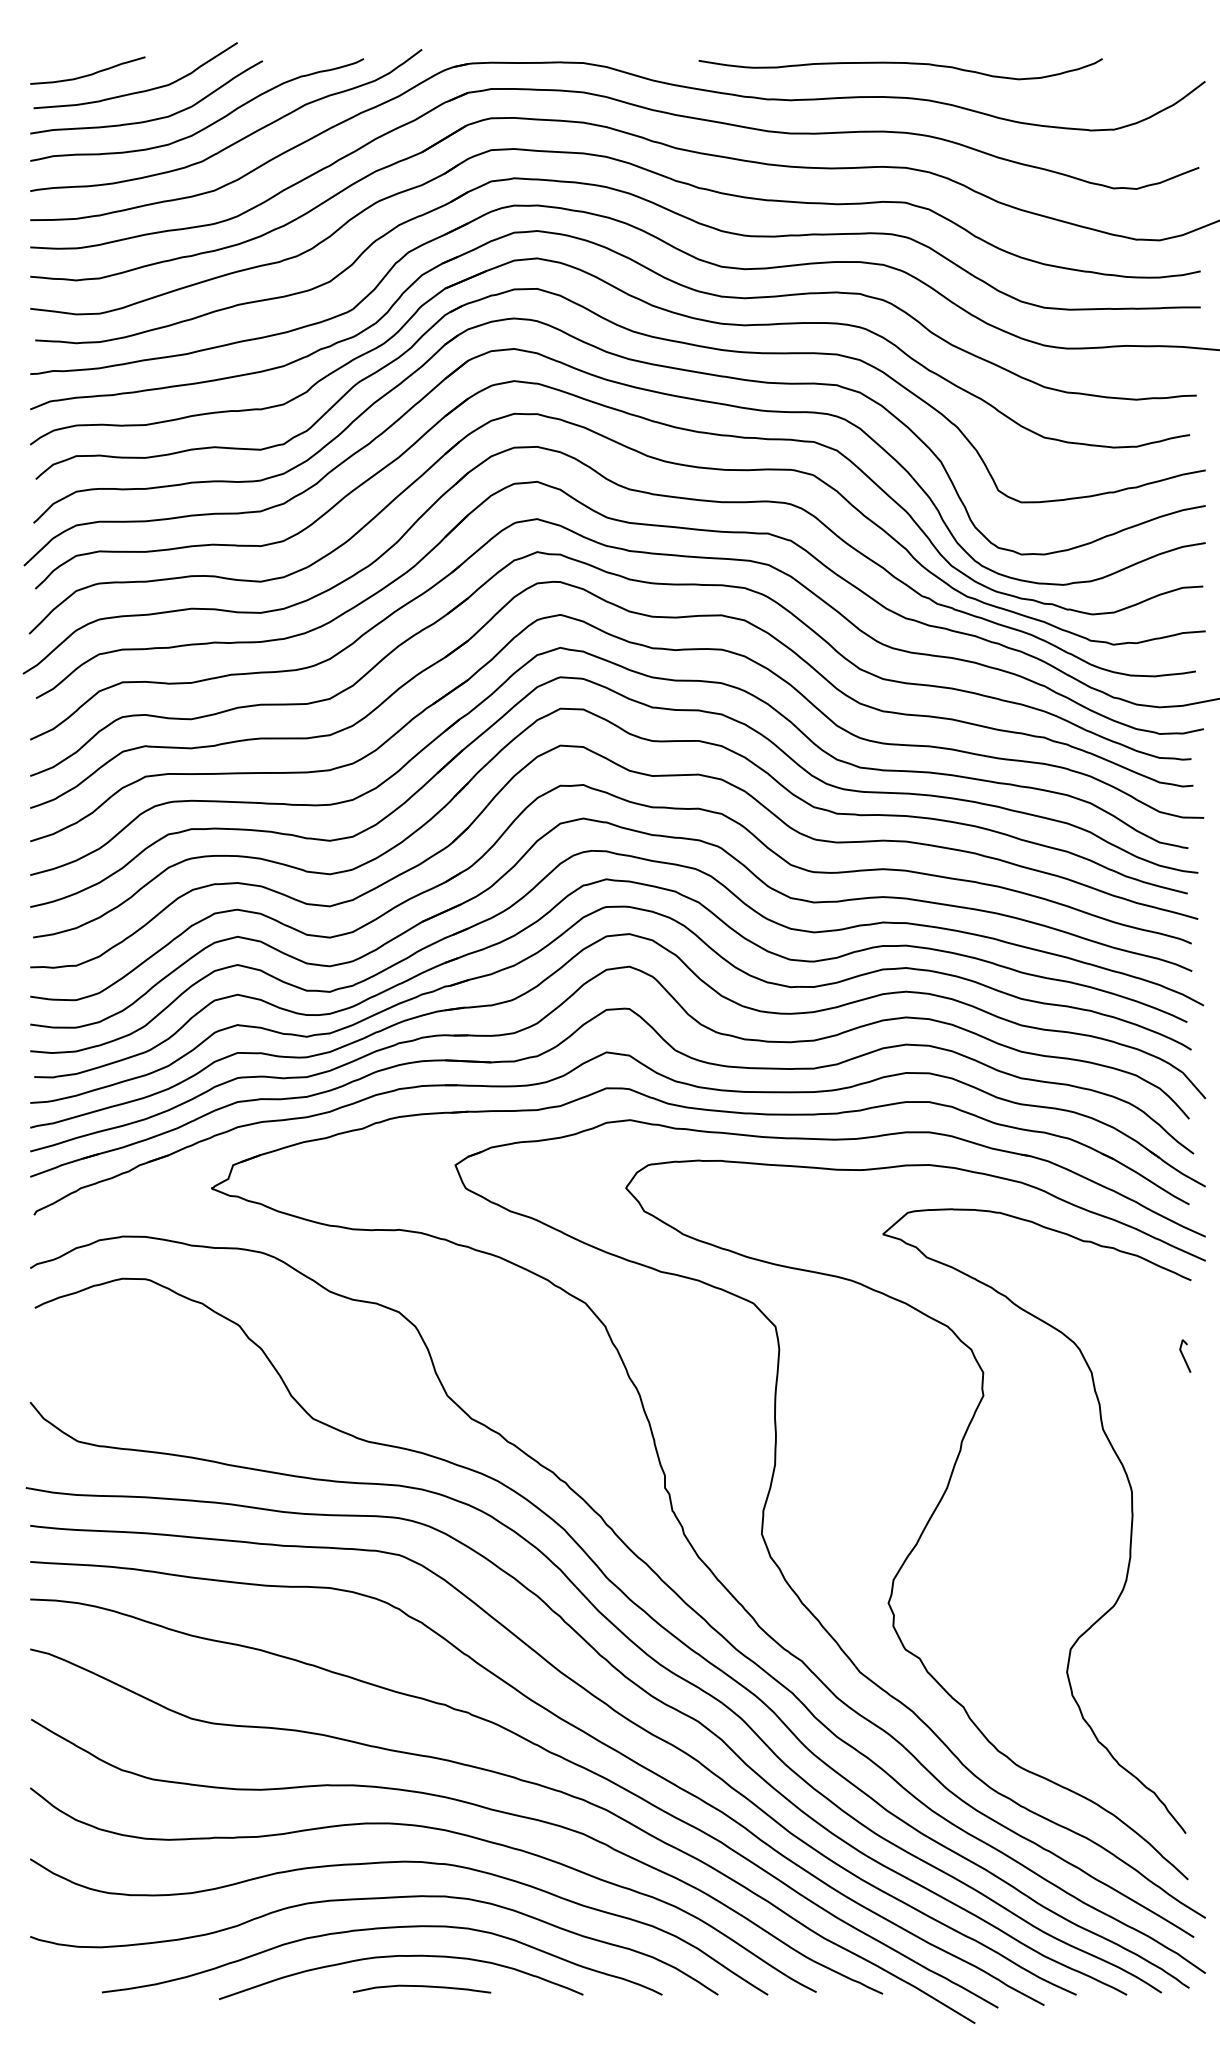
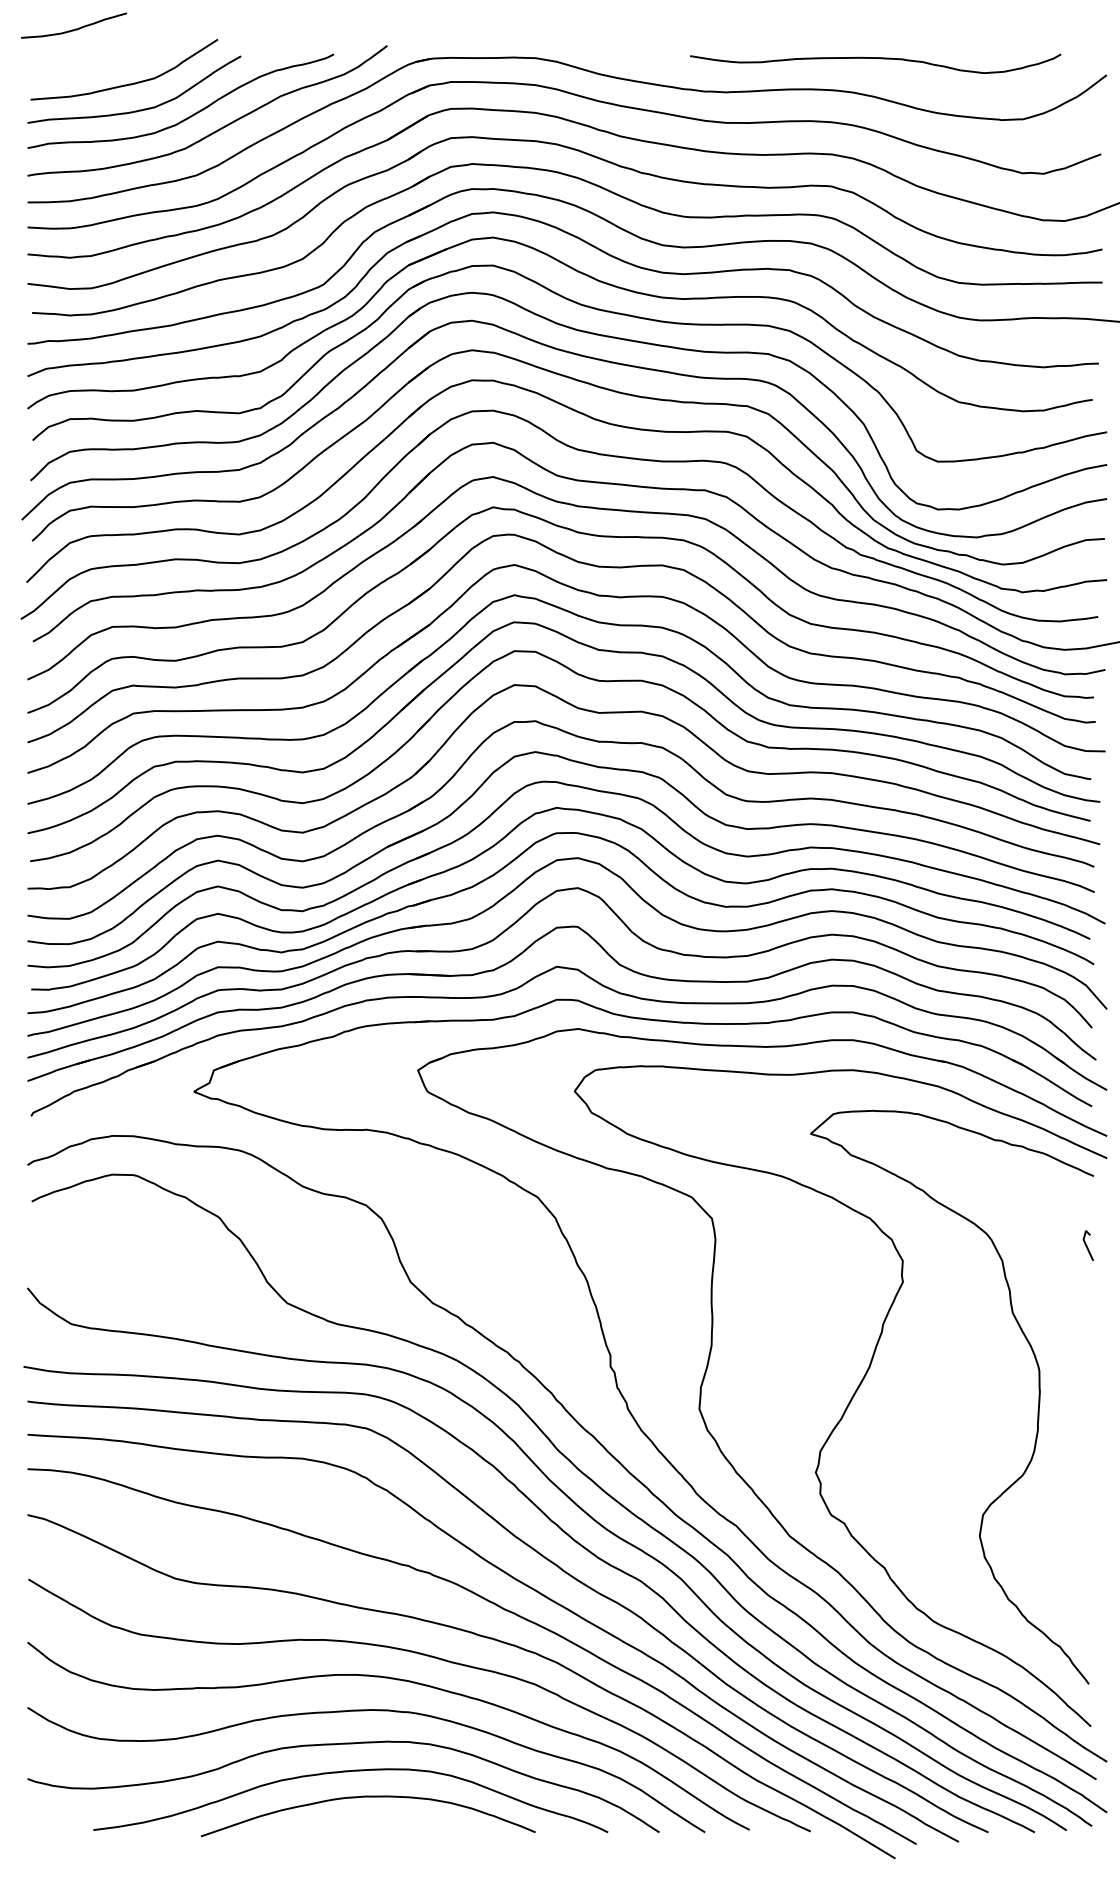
curve: (900, 63) -> (875, 58), moved
curve: (87, 74) -> (73, 29), moved
curve: (422, 1987) -> (387, 1825), removed

